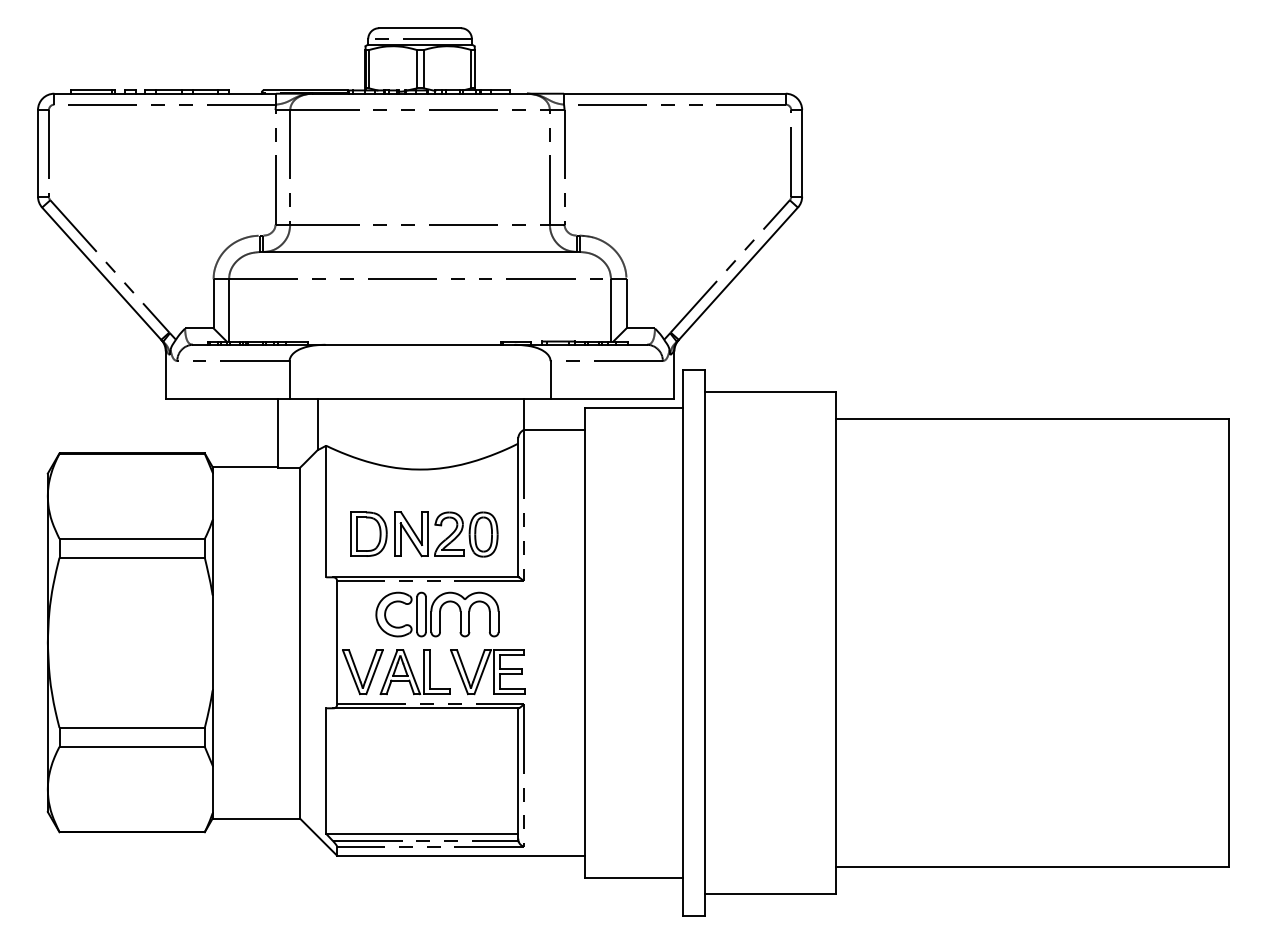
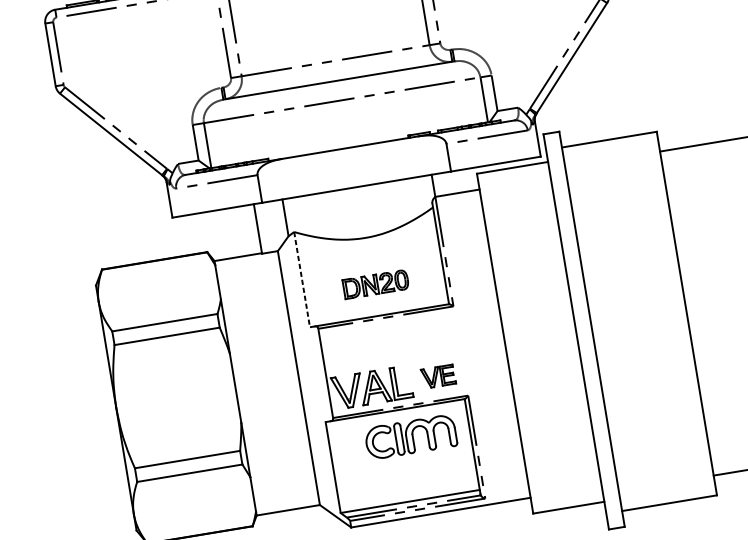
line: (326, 511) -> (302, 279), solid -> dashed
part: (424, 534) -> (375, 284), size x0.6
part: (437, 614) -> (410, 437), moved
part: (487, 672) -> (438, 376), size x0.6

